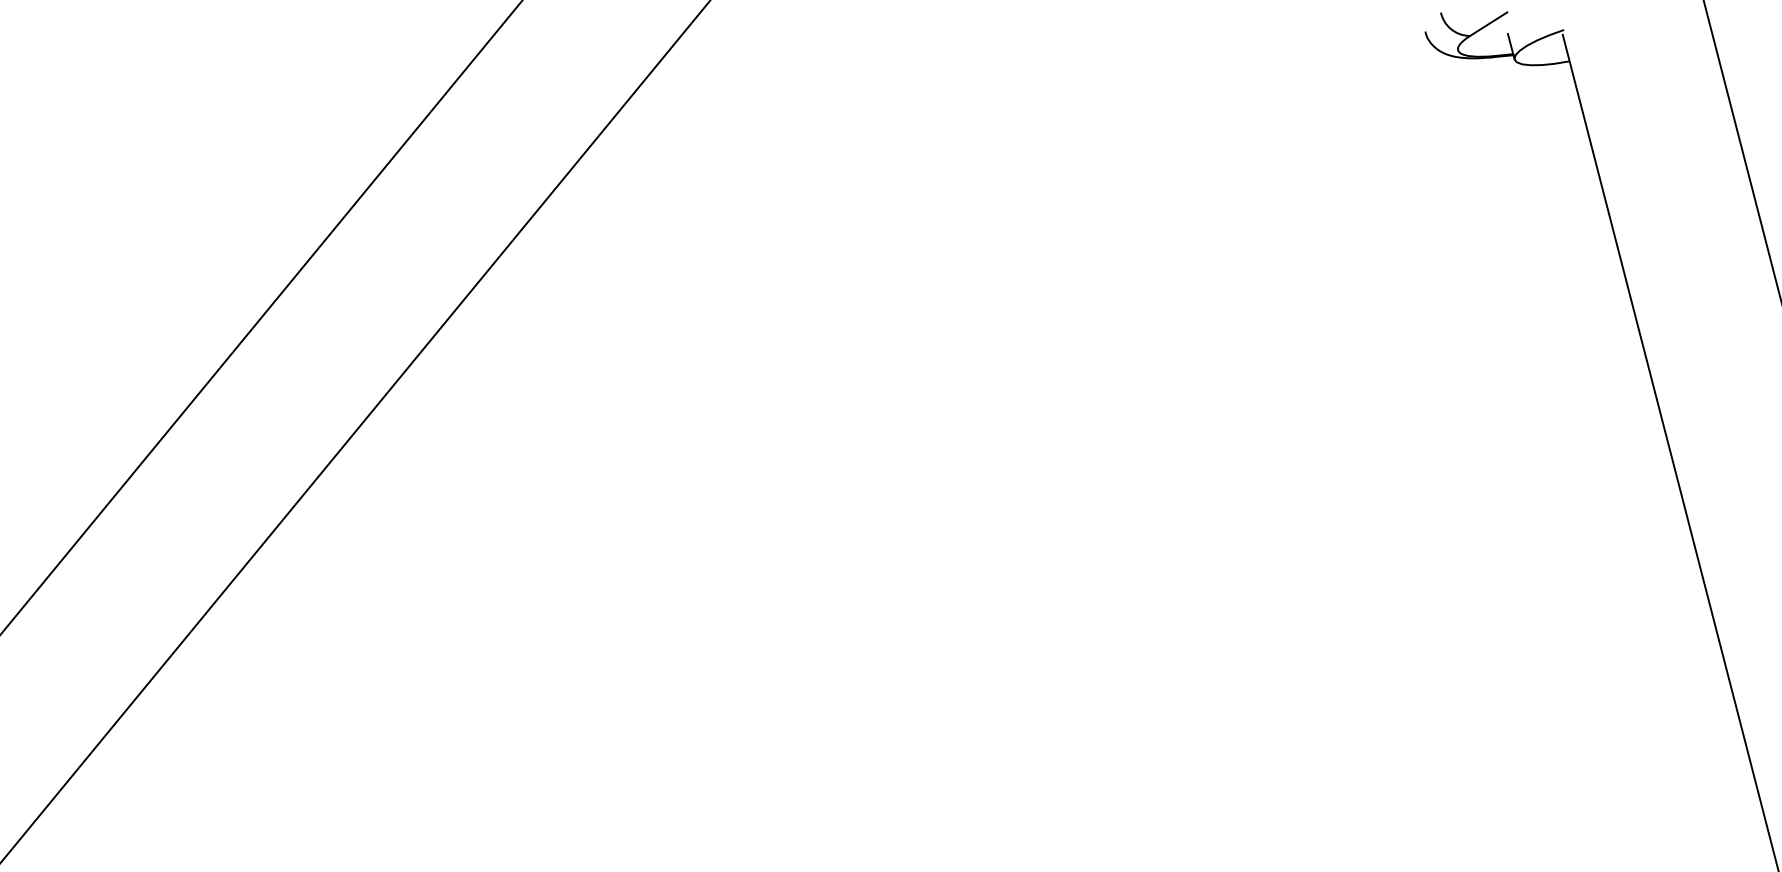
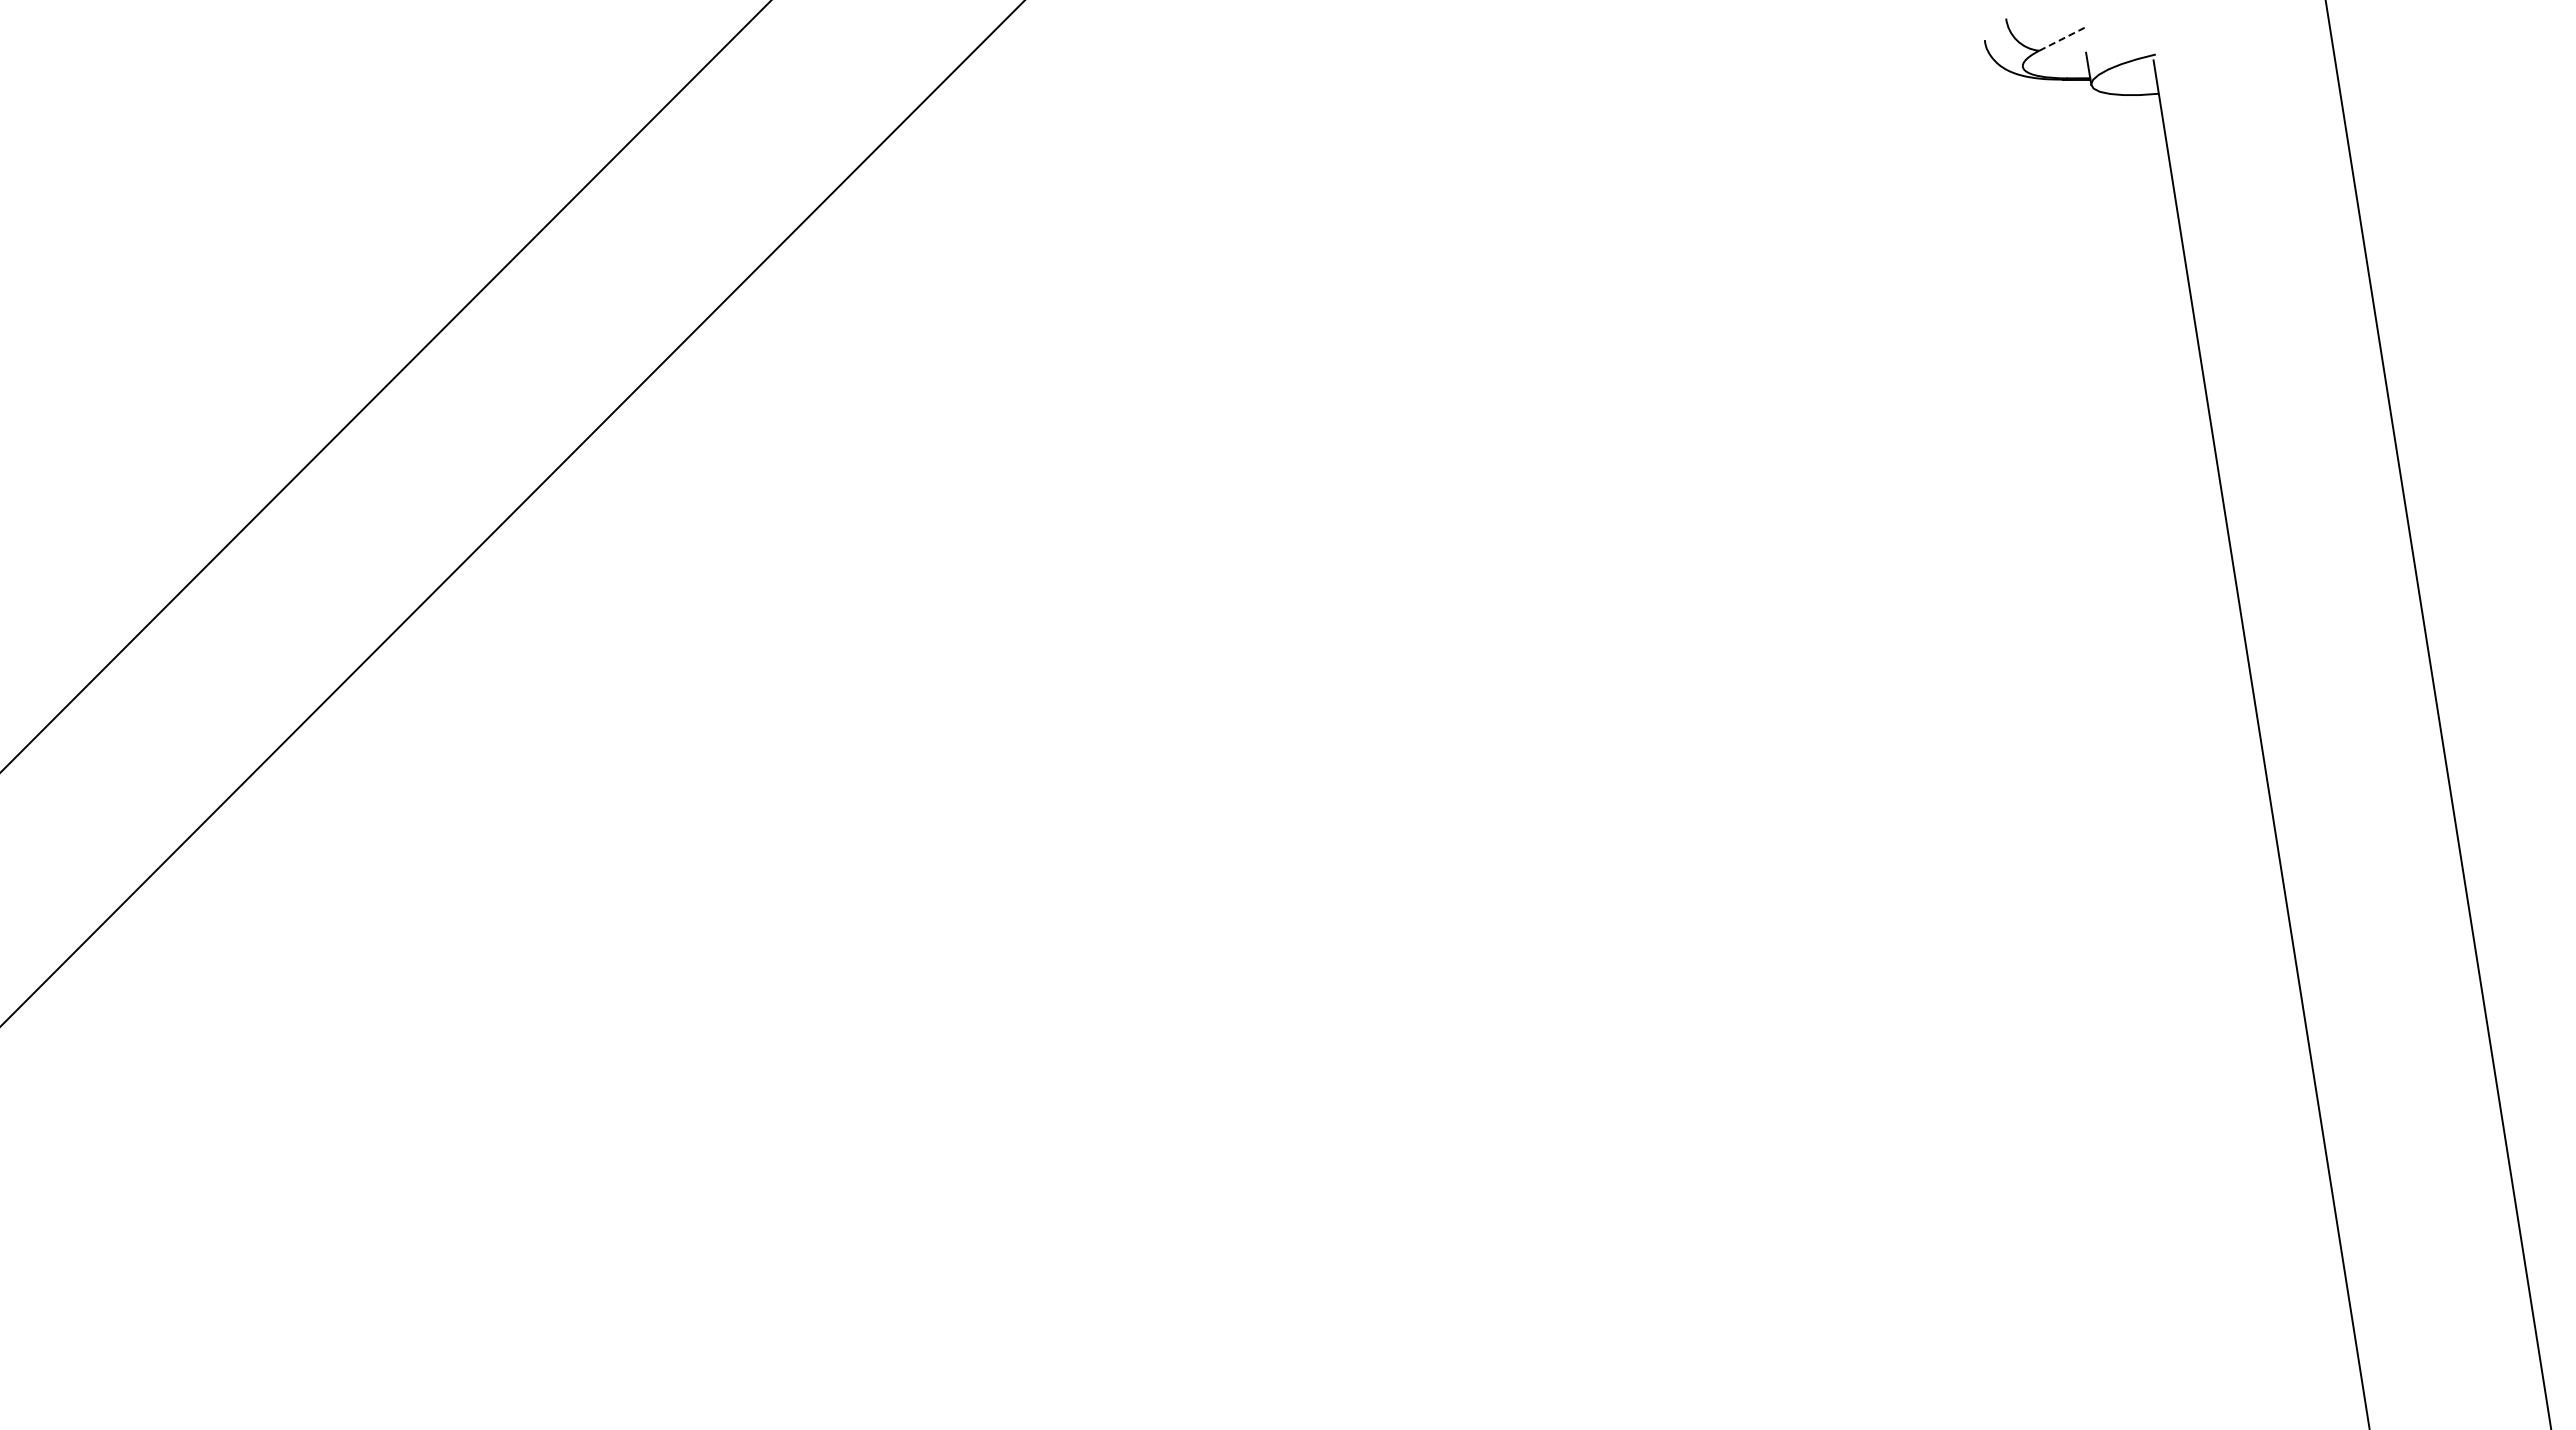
line: (1488, 24) -> (2063, 38), solid -> dashed

